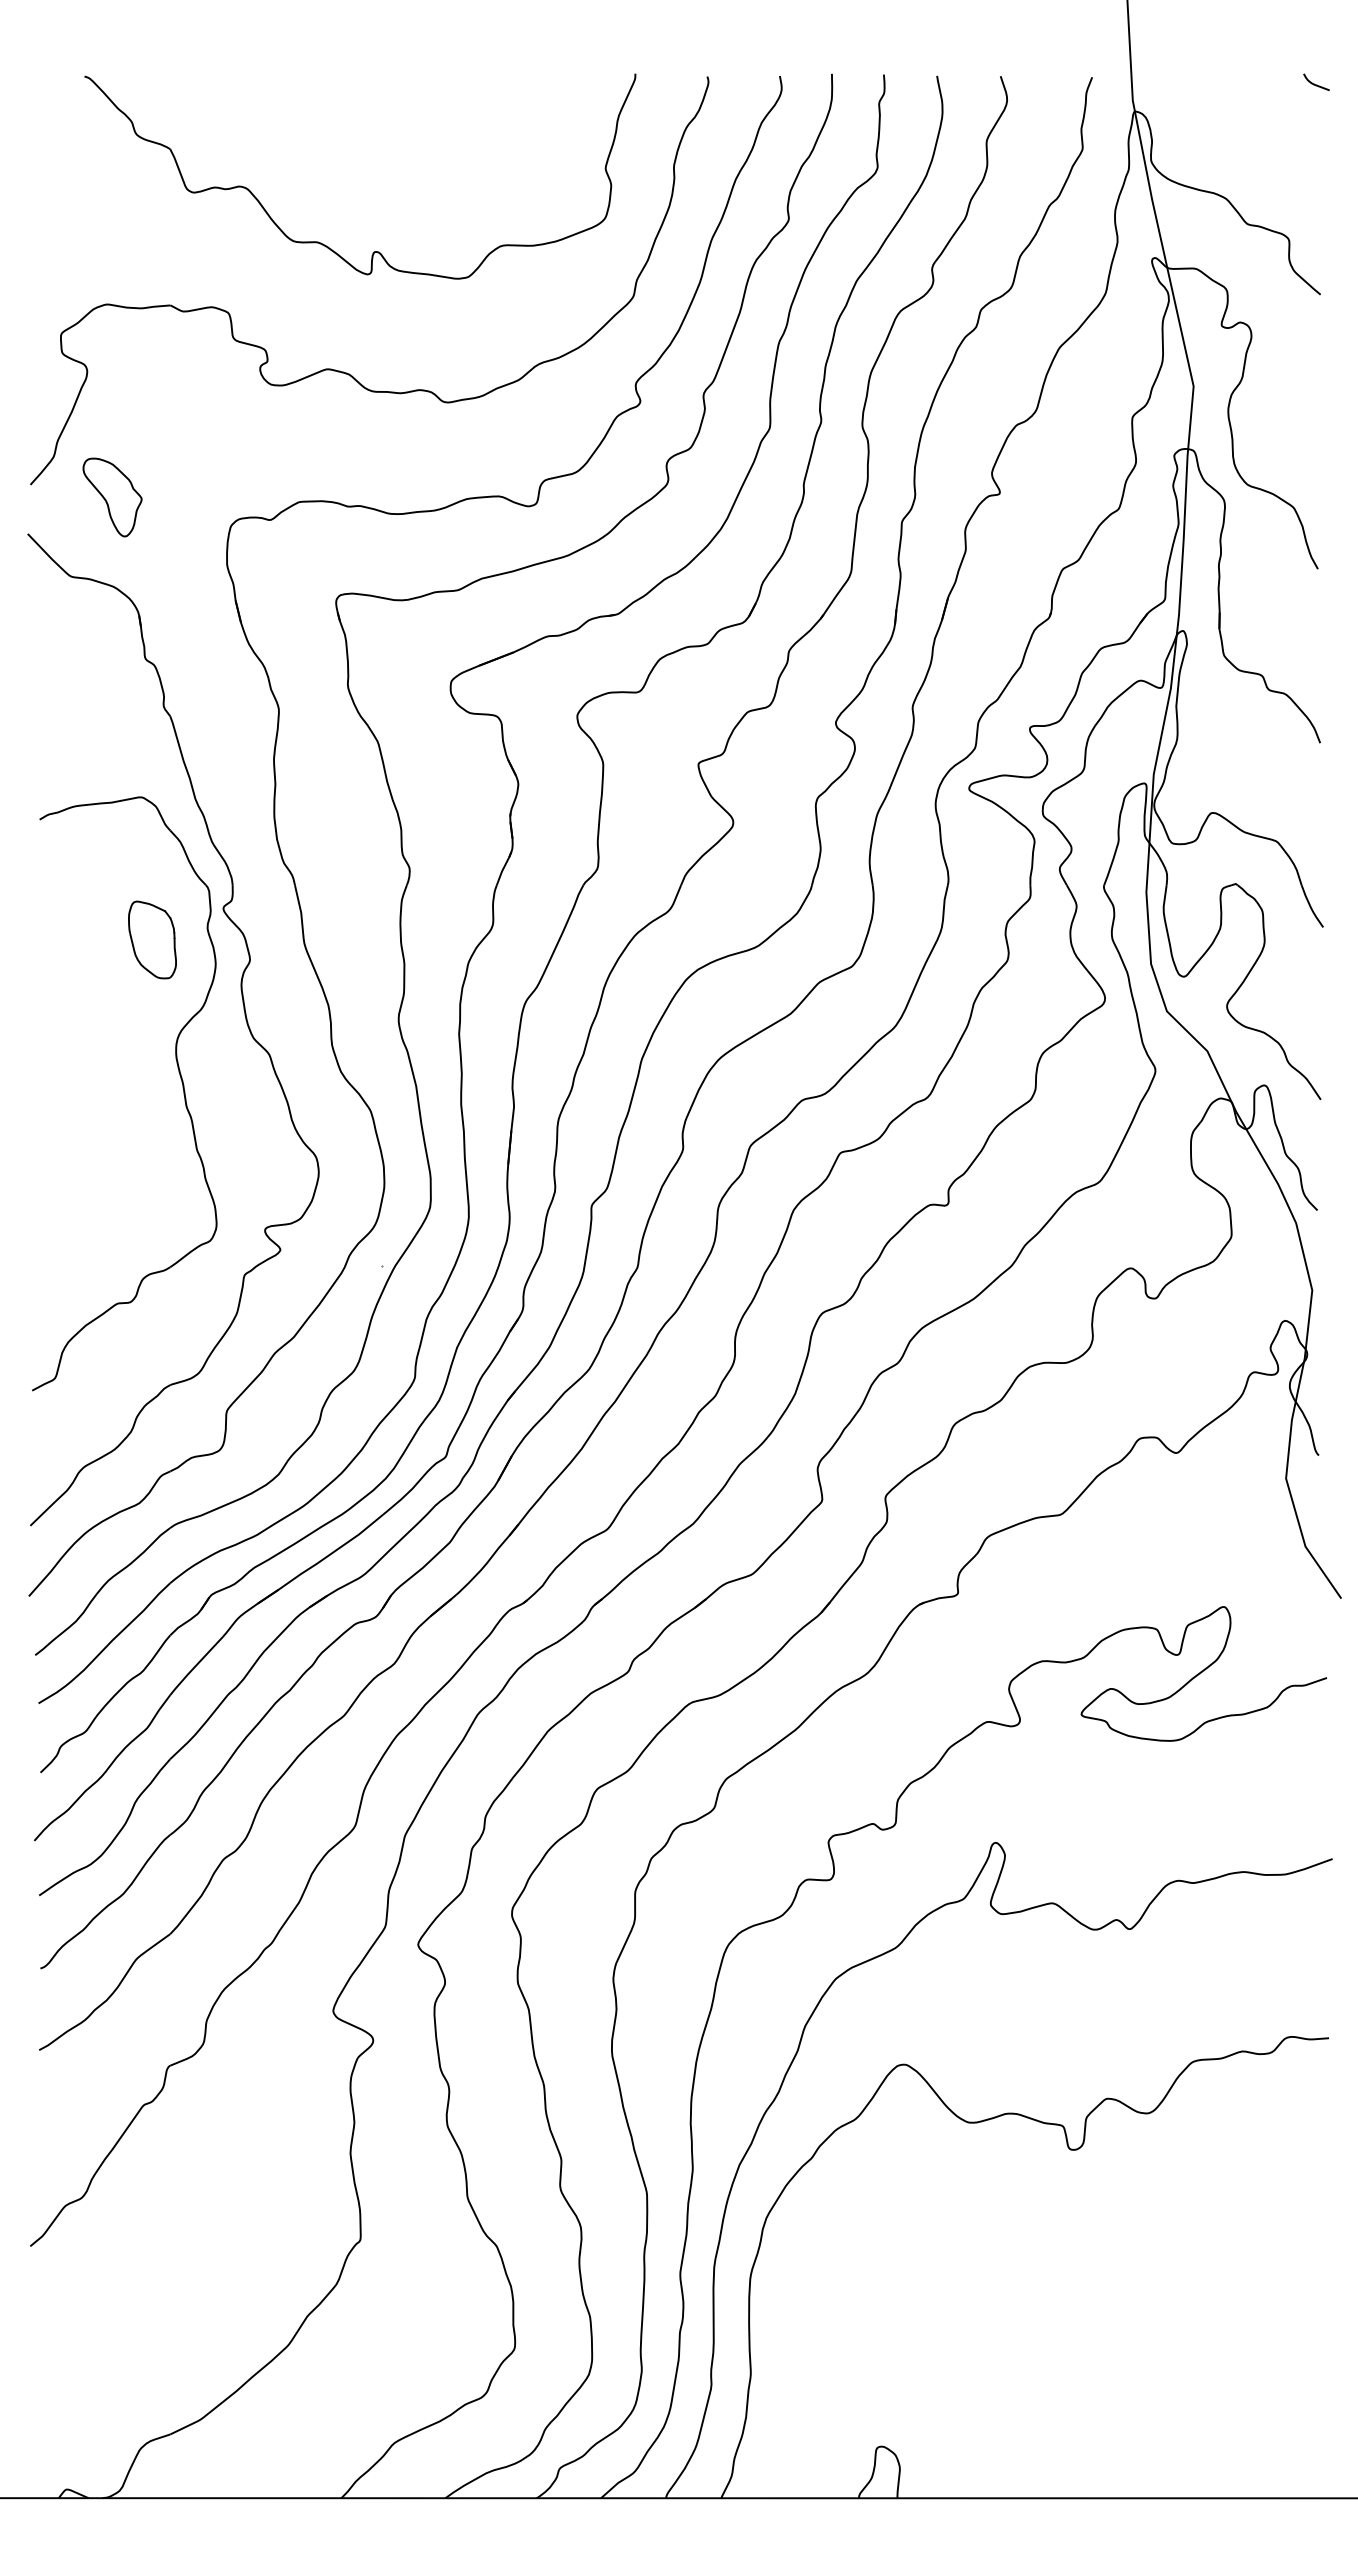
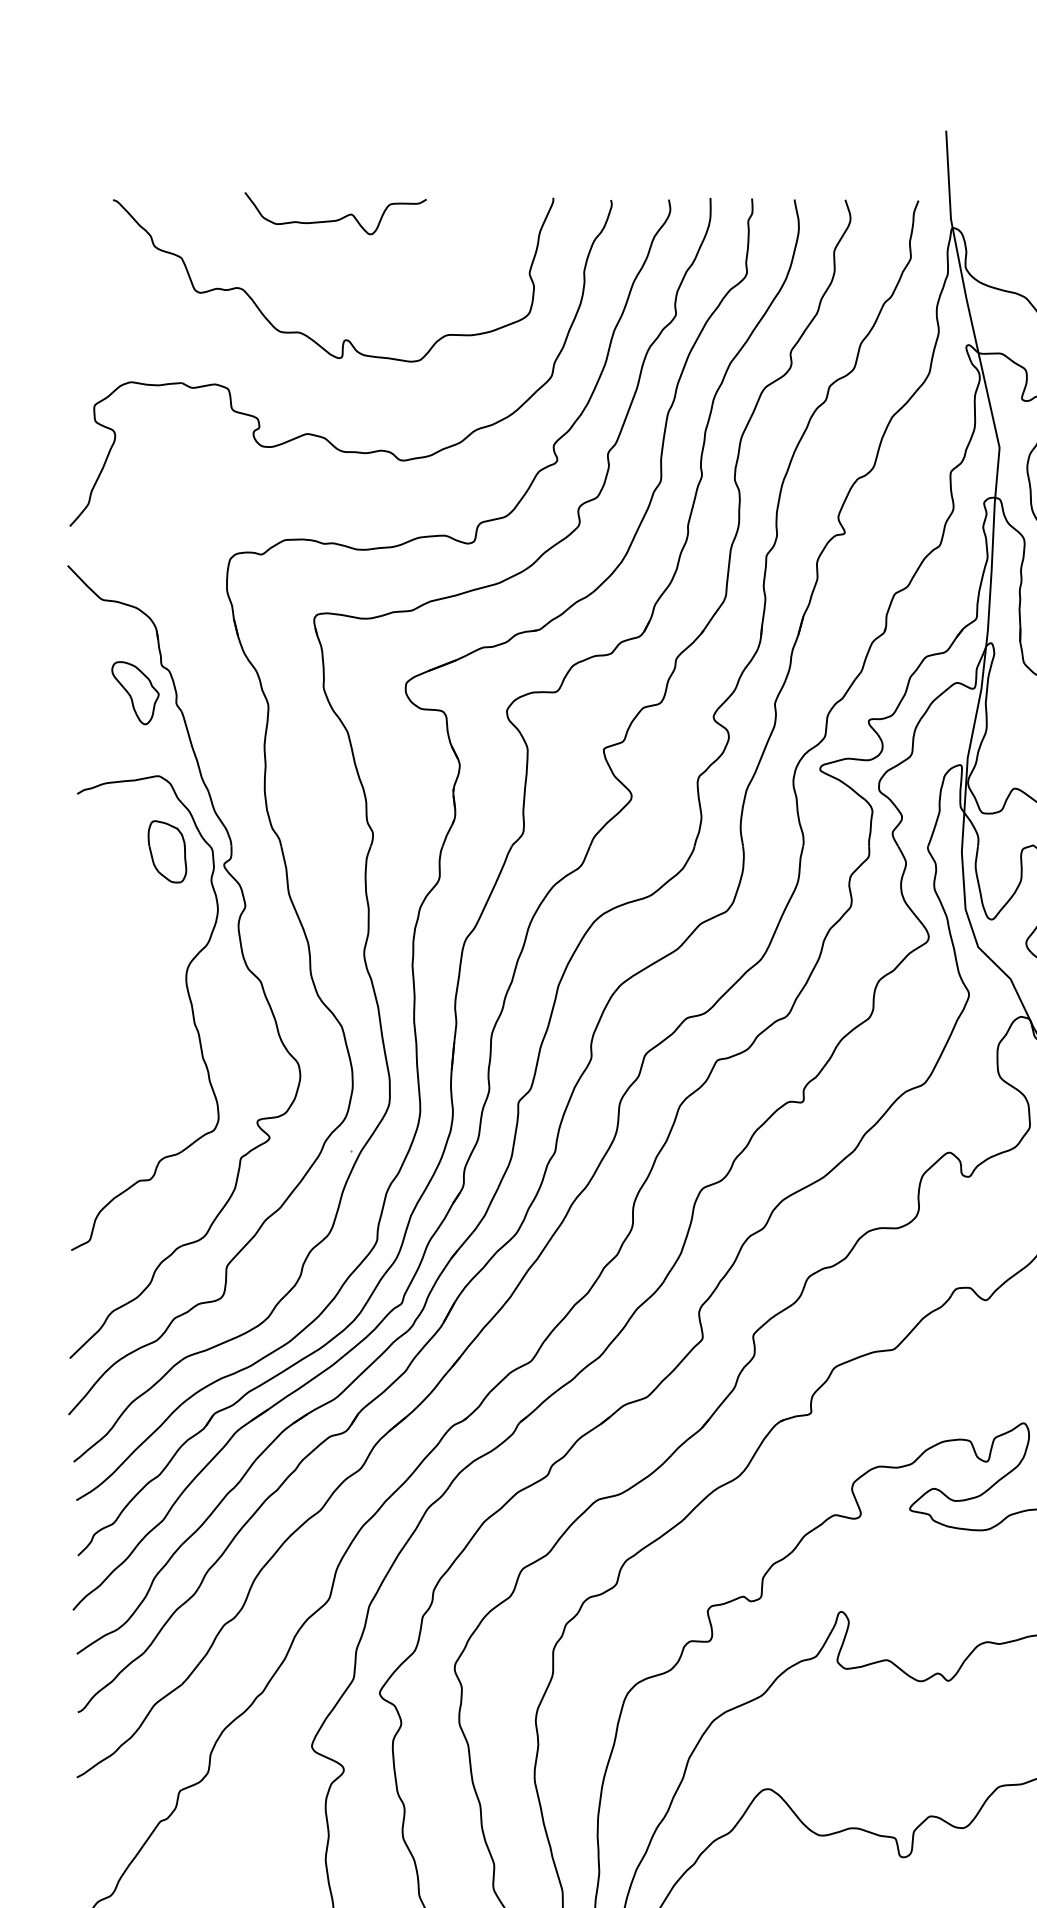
curve: (365, 100) -> (337, 219), added
part: (112, 497) -> (135, 693), moved
part: (152, 939) -> (167, 851), moved

